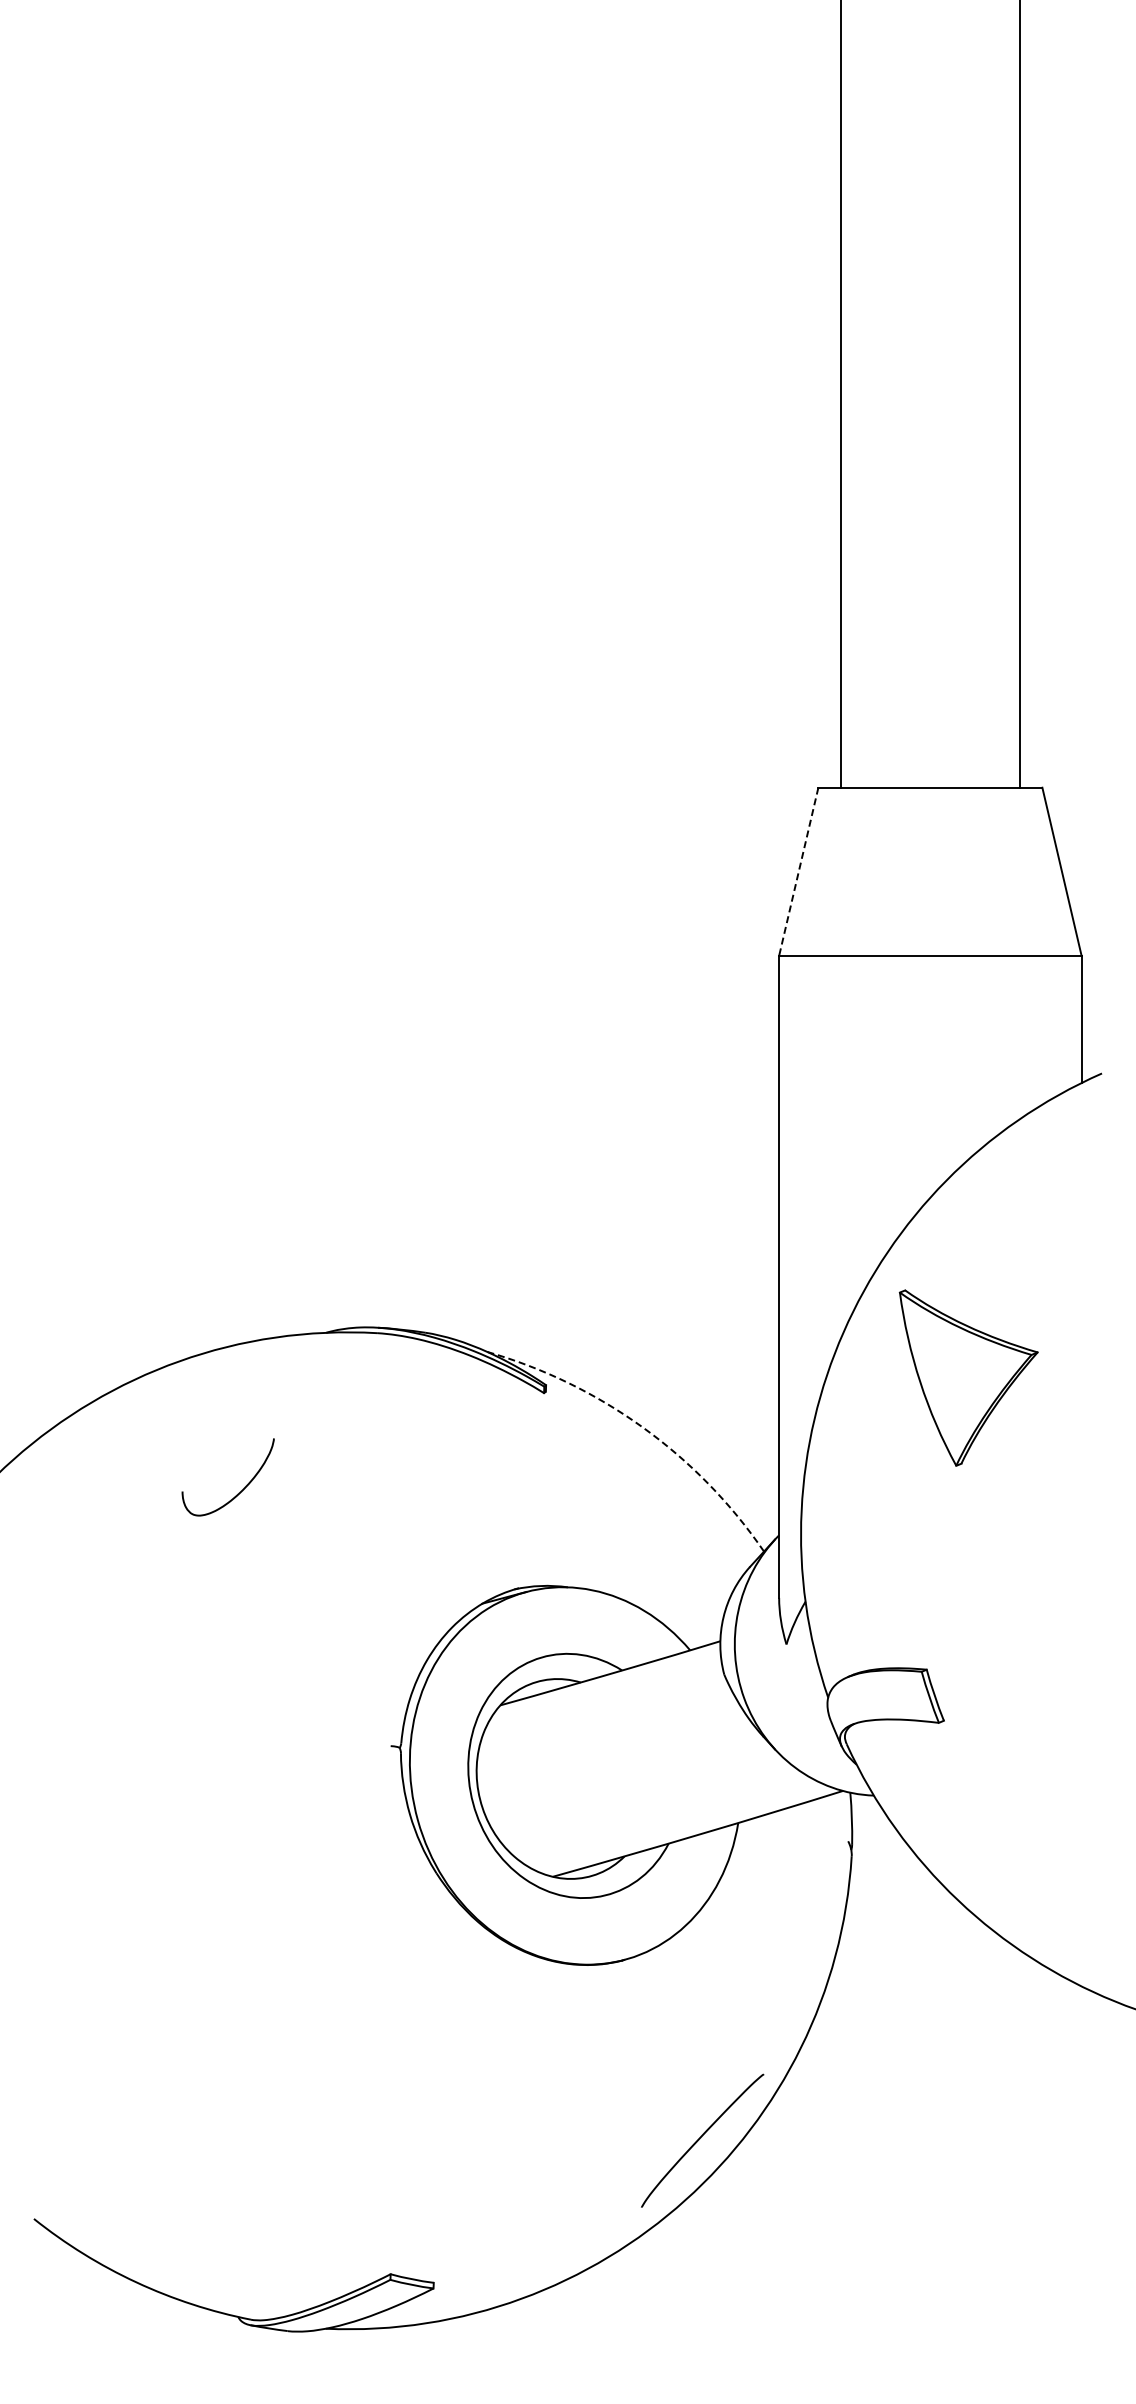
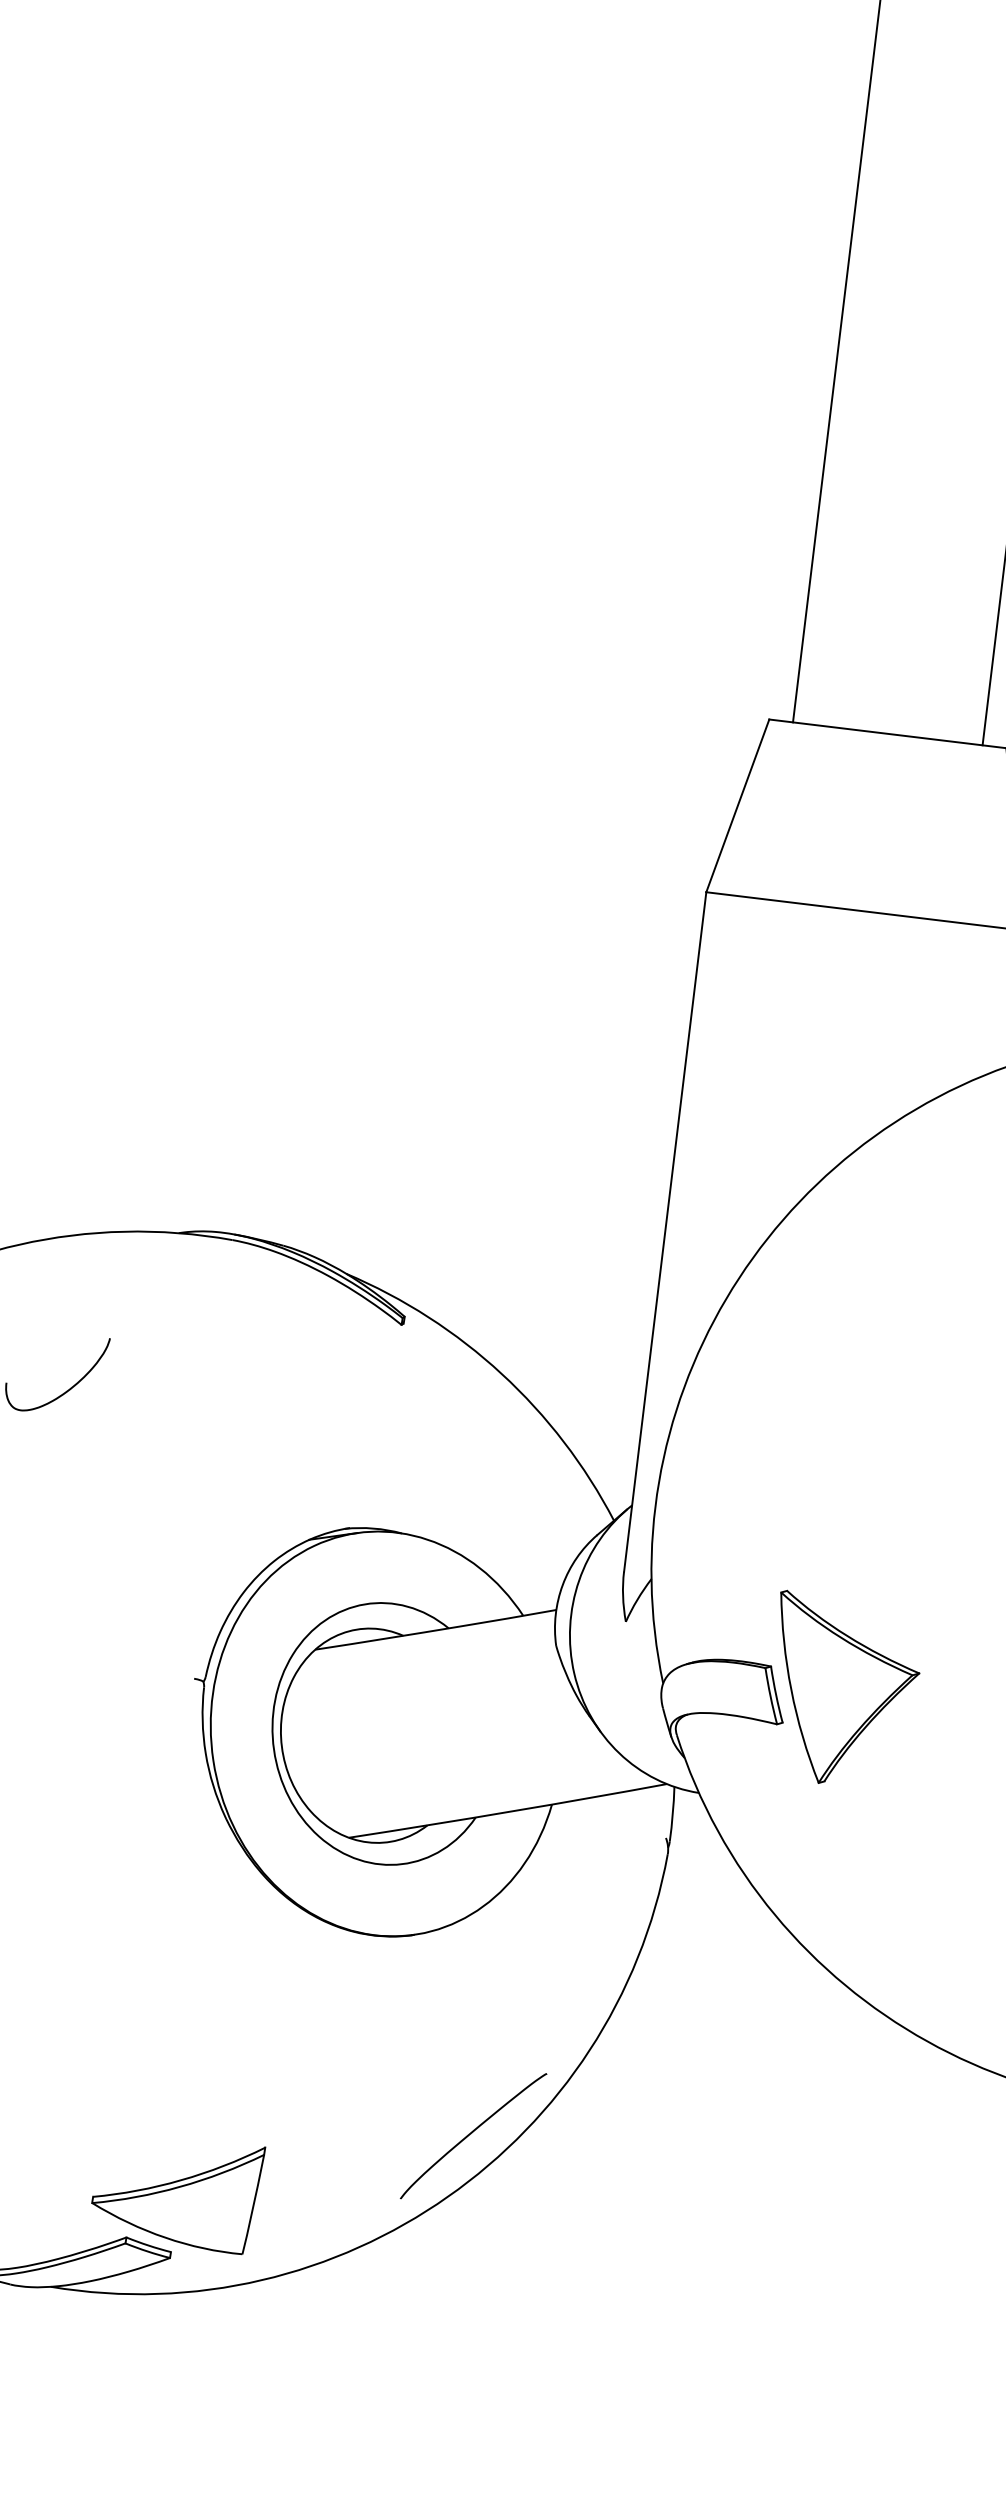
line: (798, 872) -> (737, 806), dashed -> solid
part: (968, 1377) -> (842, 1691), moved
arc: (642, 1427) -> (501, 1373), dashed -> solid
part: (431, 2225) -> (175, 2191), added

